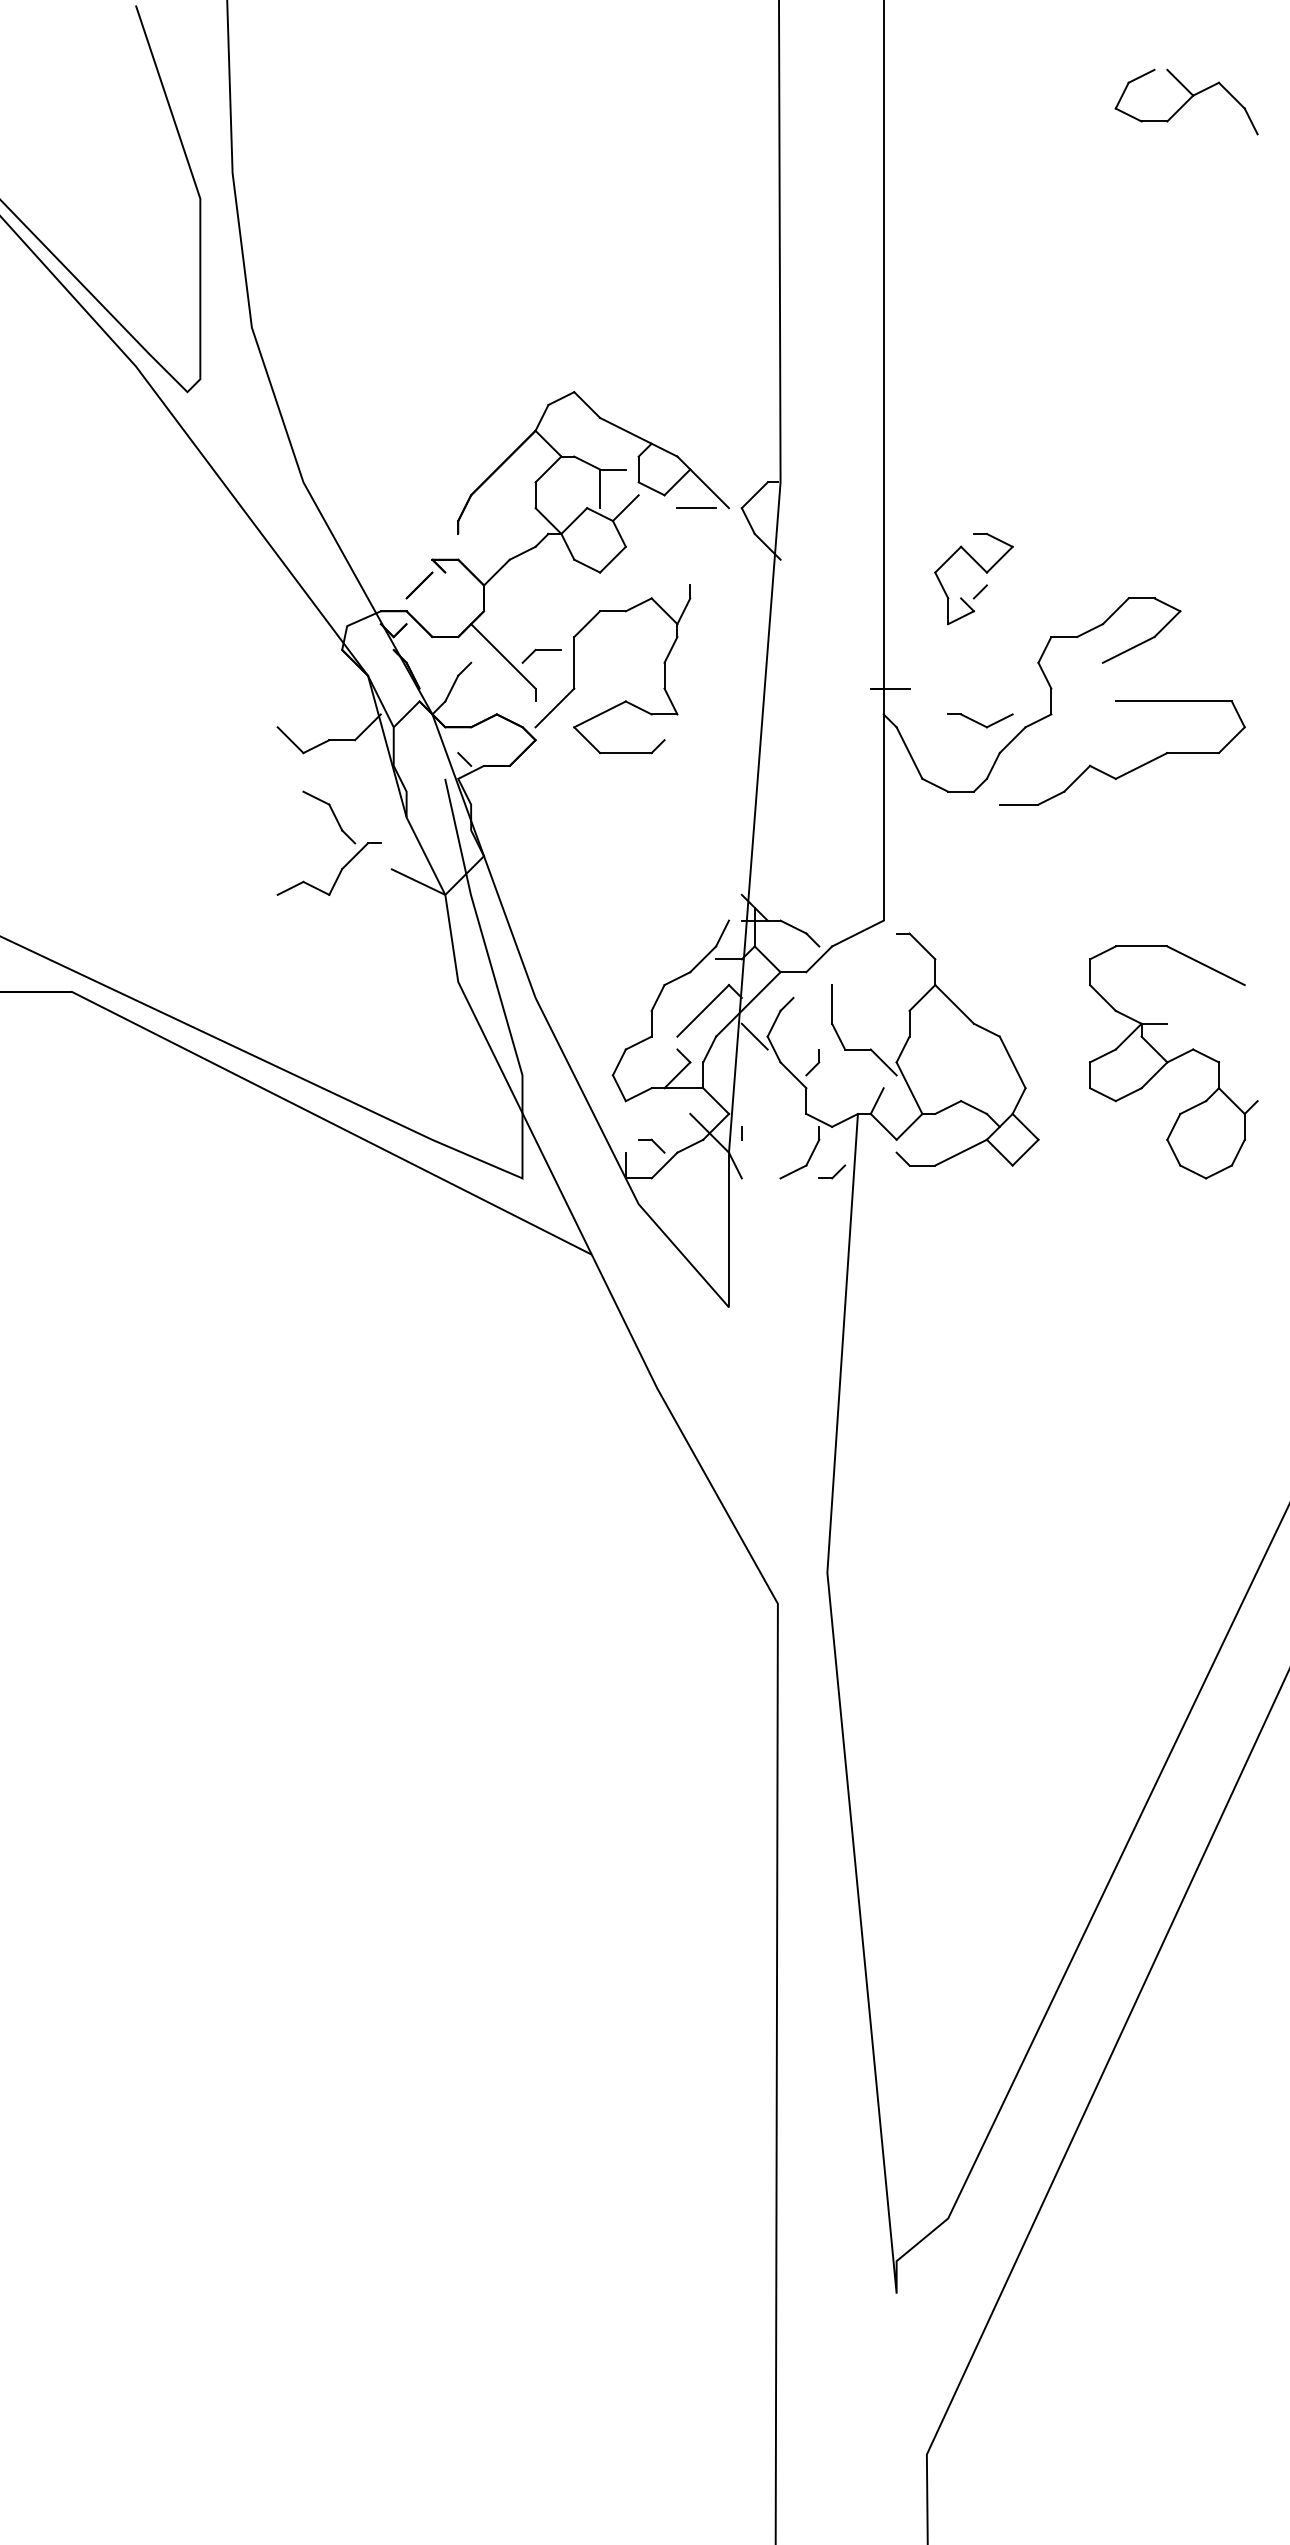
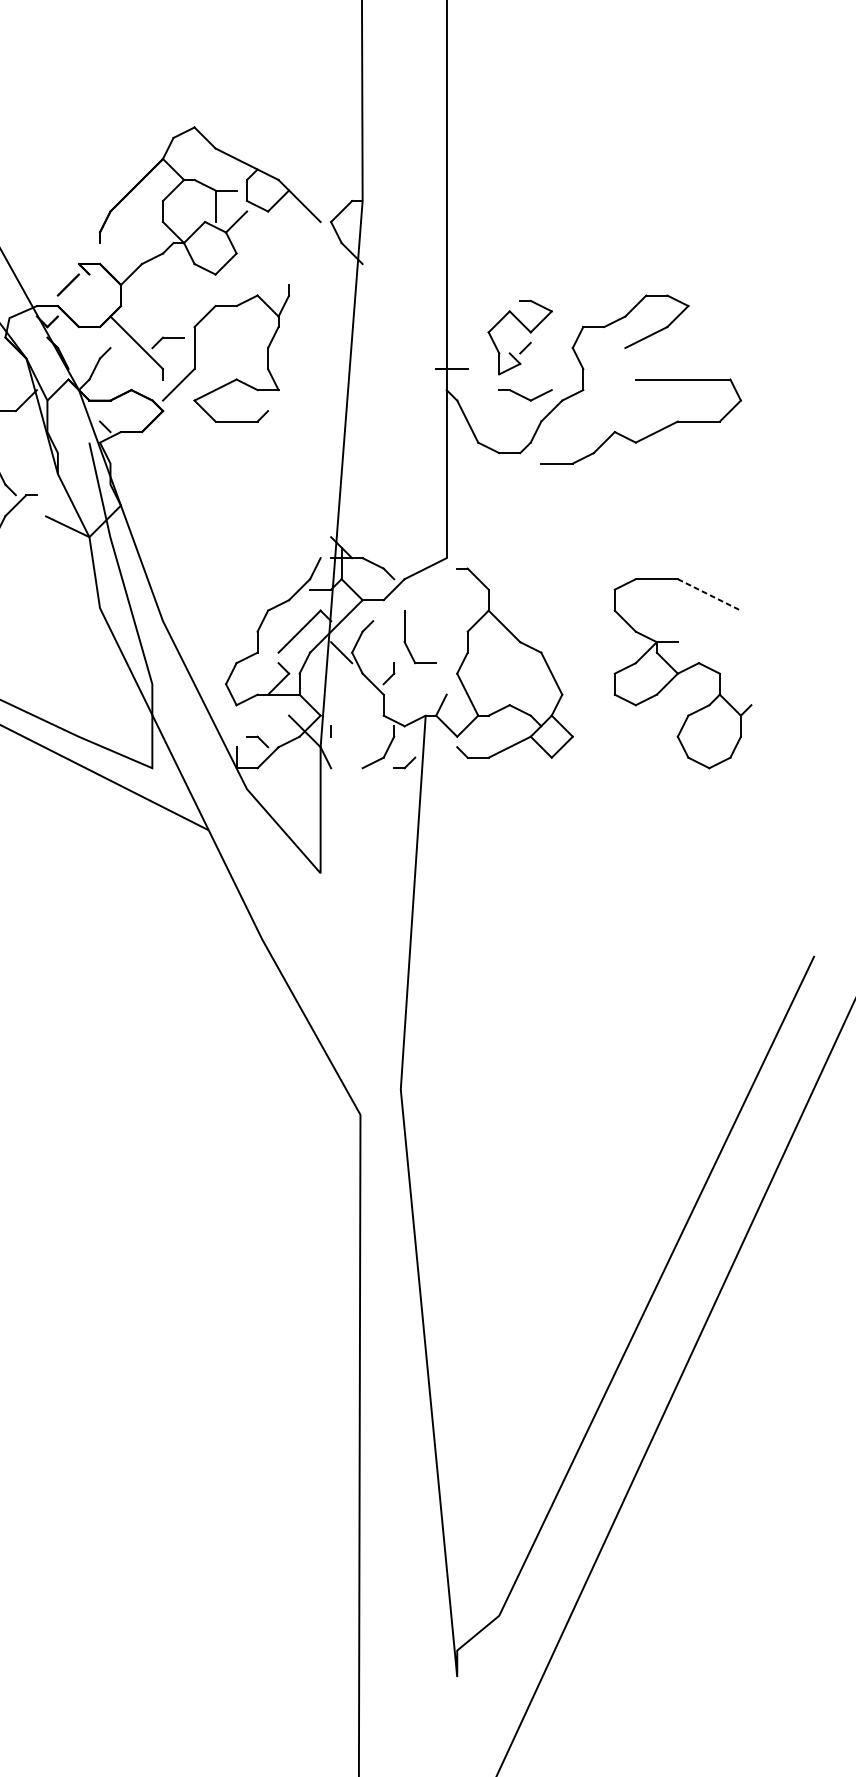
line: (696, 508) -> (294, 222), removed
part: (982, 569) -> (527, 329), moved
line: (1206, 966) -> (709, 595), solid -> dashed
line: (883, 1062) -> (446, 673), removed

